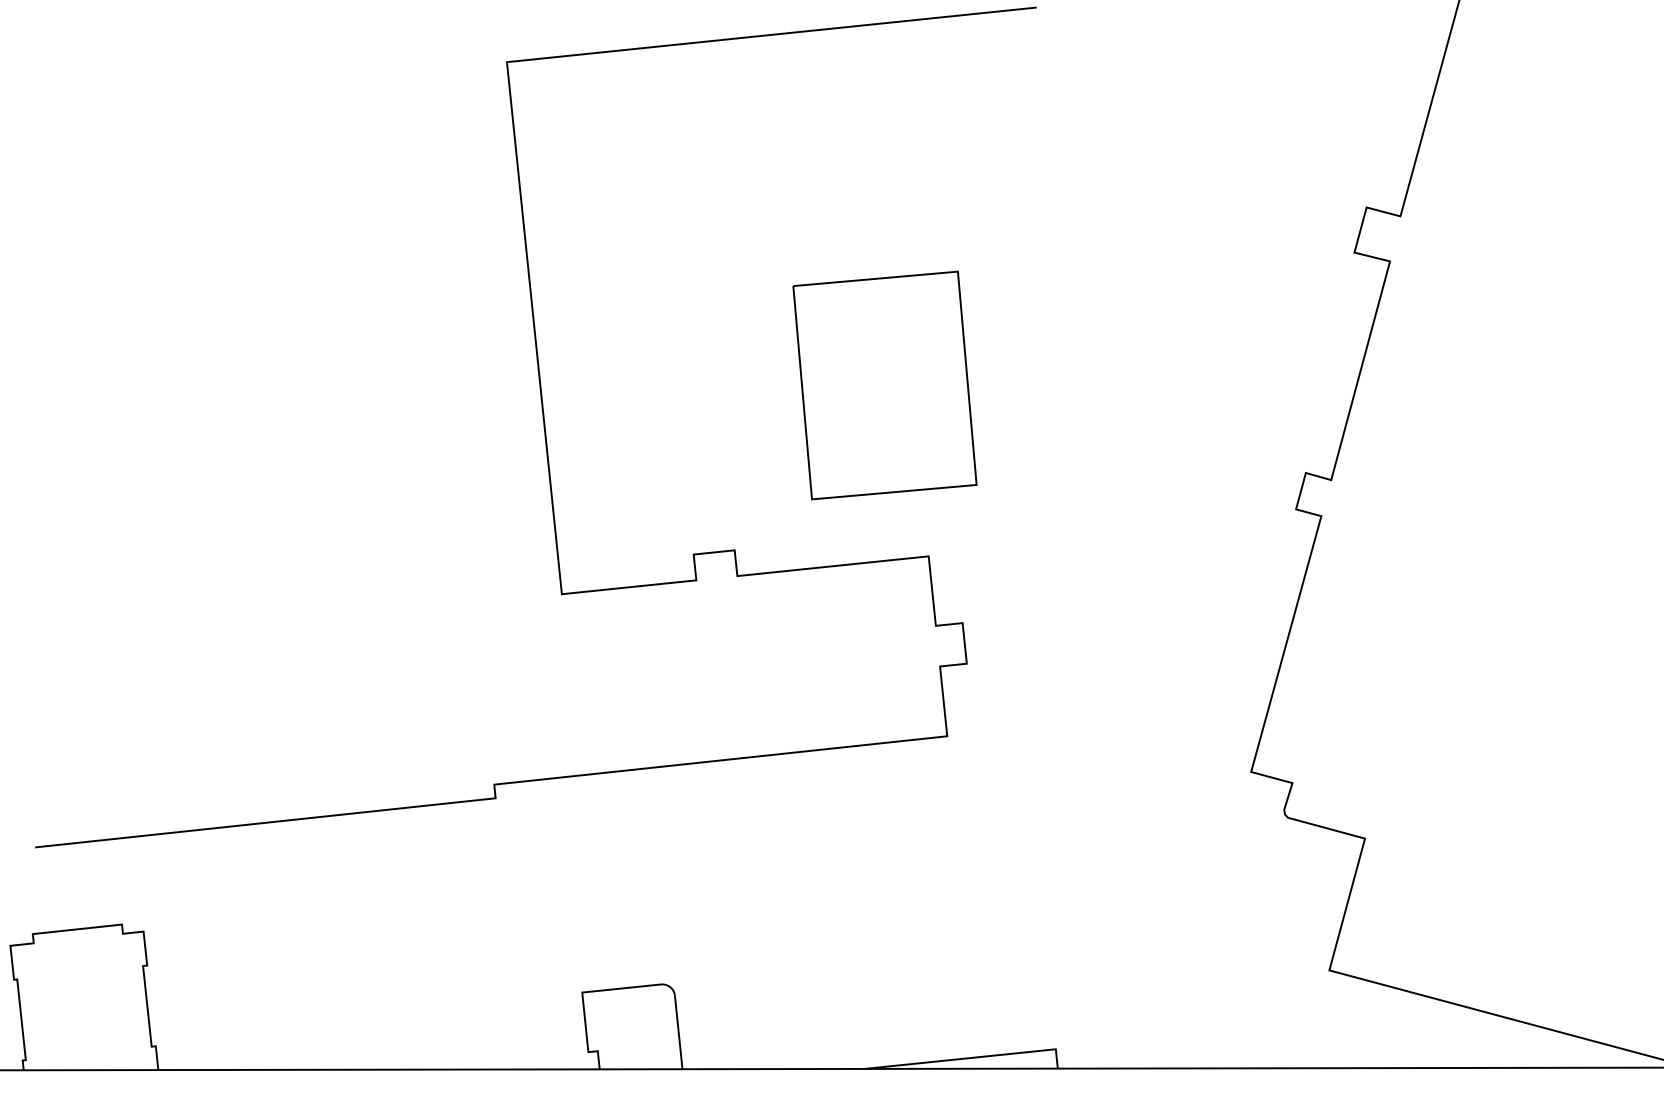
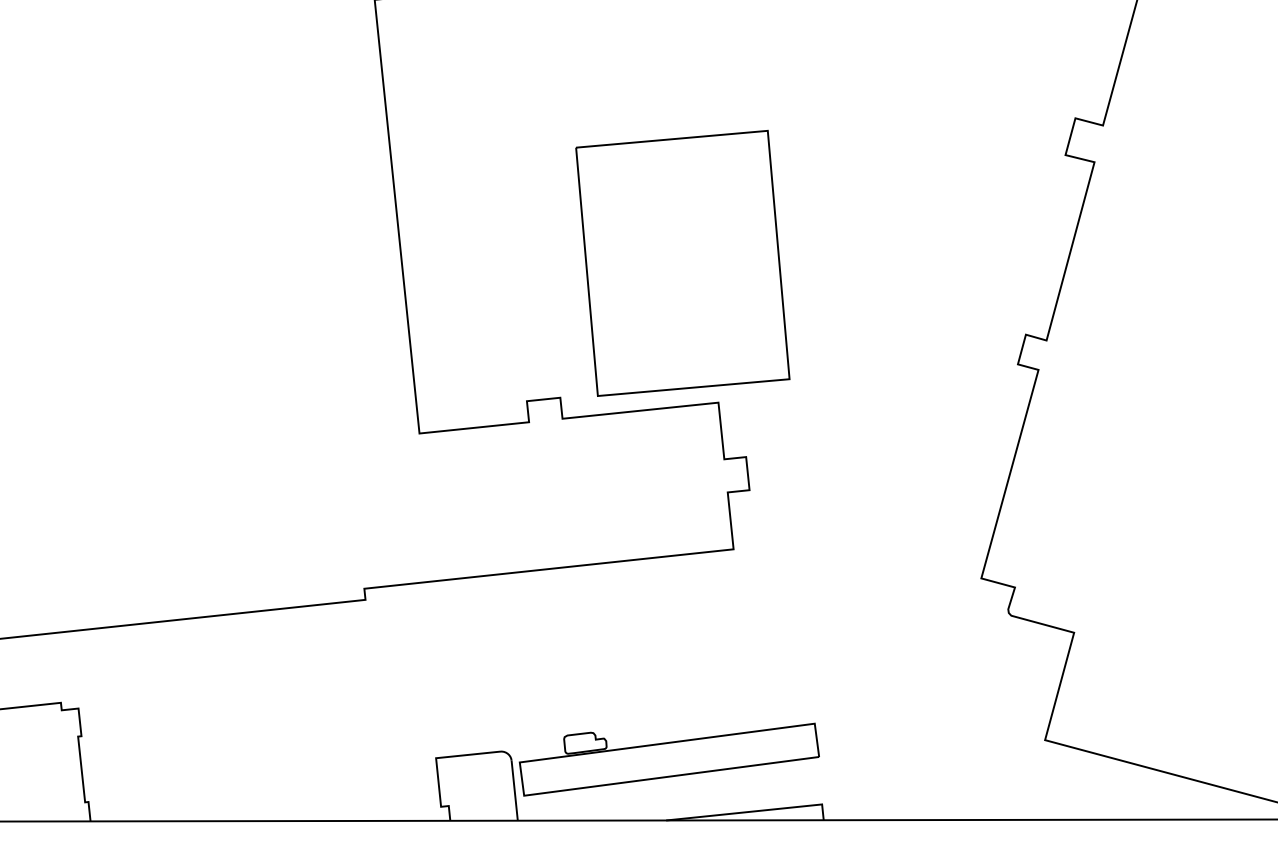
part: (884, 385) -> (682, 263), size x1.43
part: (868, 994) -> (669, 759), added

